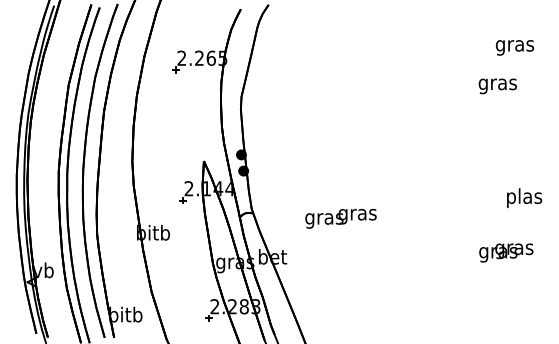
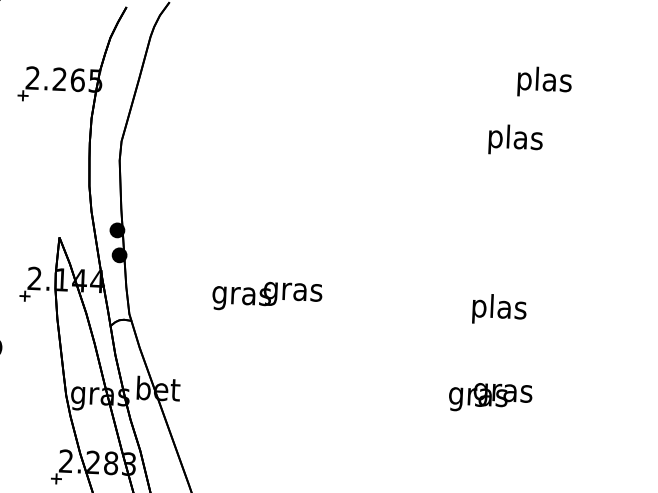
text: (514, 45) -> (543, 81), gras -> plas
text: (497, 84) -> (514, 140), gras -> plas
text: (524, 197) -> (499, 308), moved
text: (340, 218) -> (266, 296), moved
text: (506, 252) -> (490, 397), moved

